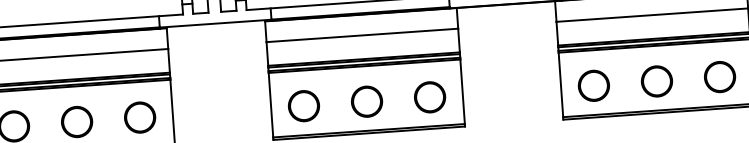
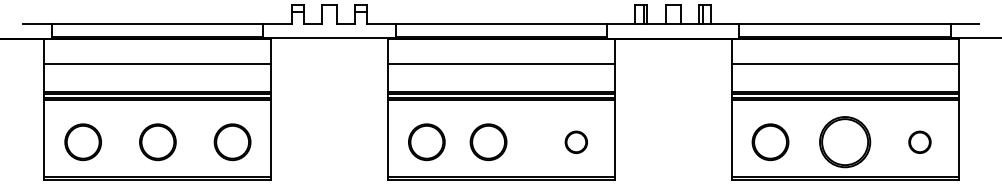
part: (719, 77) -> (919, 142), size x0.6
part: (657, 81) -> (845, 142), size x1.4
part: (430, 97) -> (576, 142), size x0.6
part: (366, 101) -> (488, 142), moved

